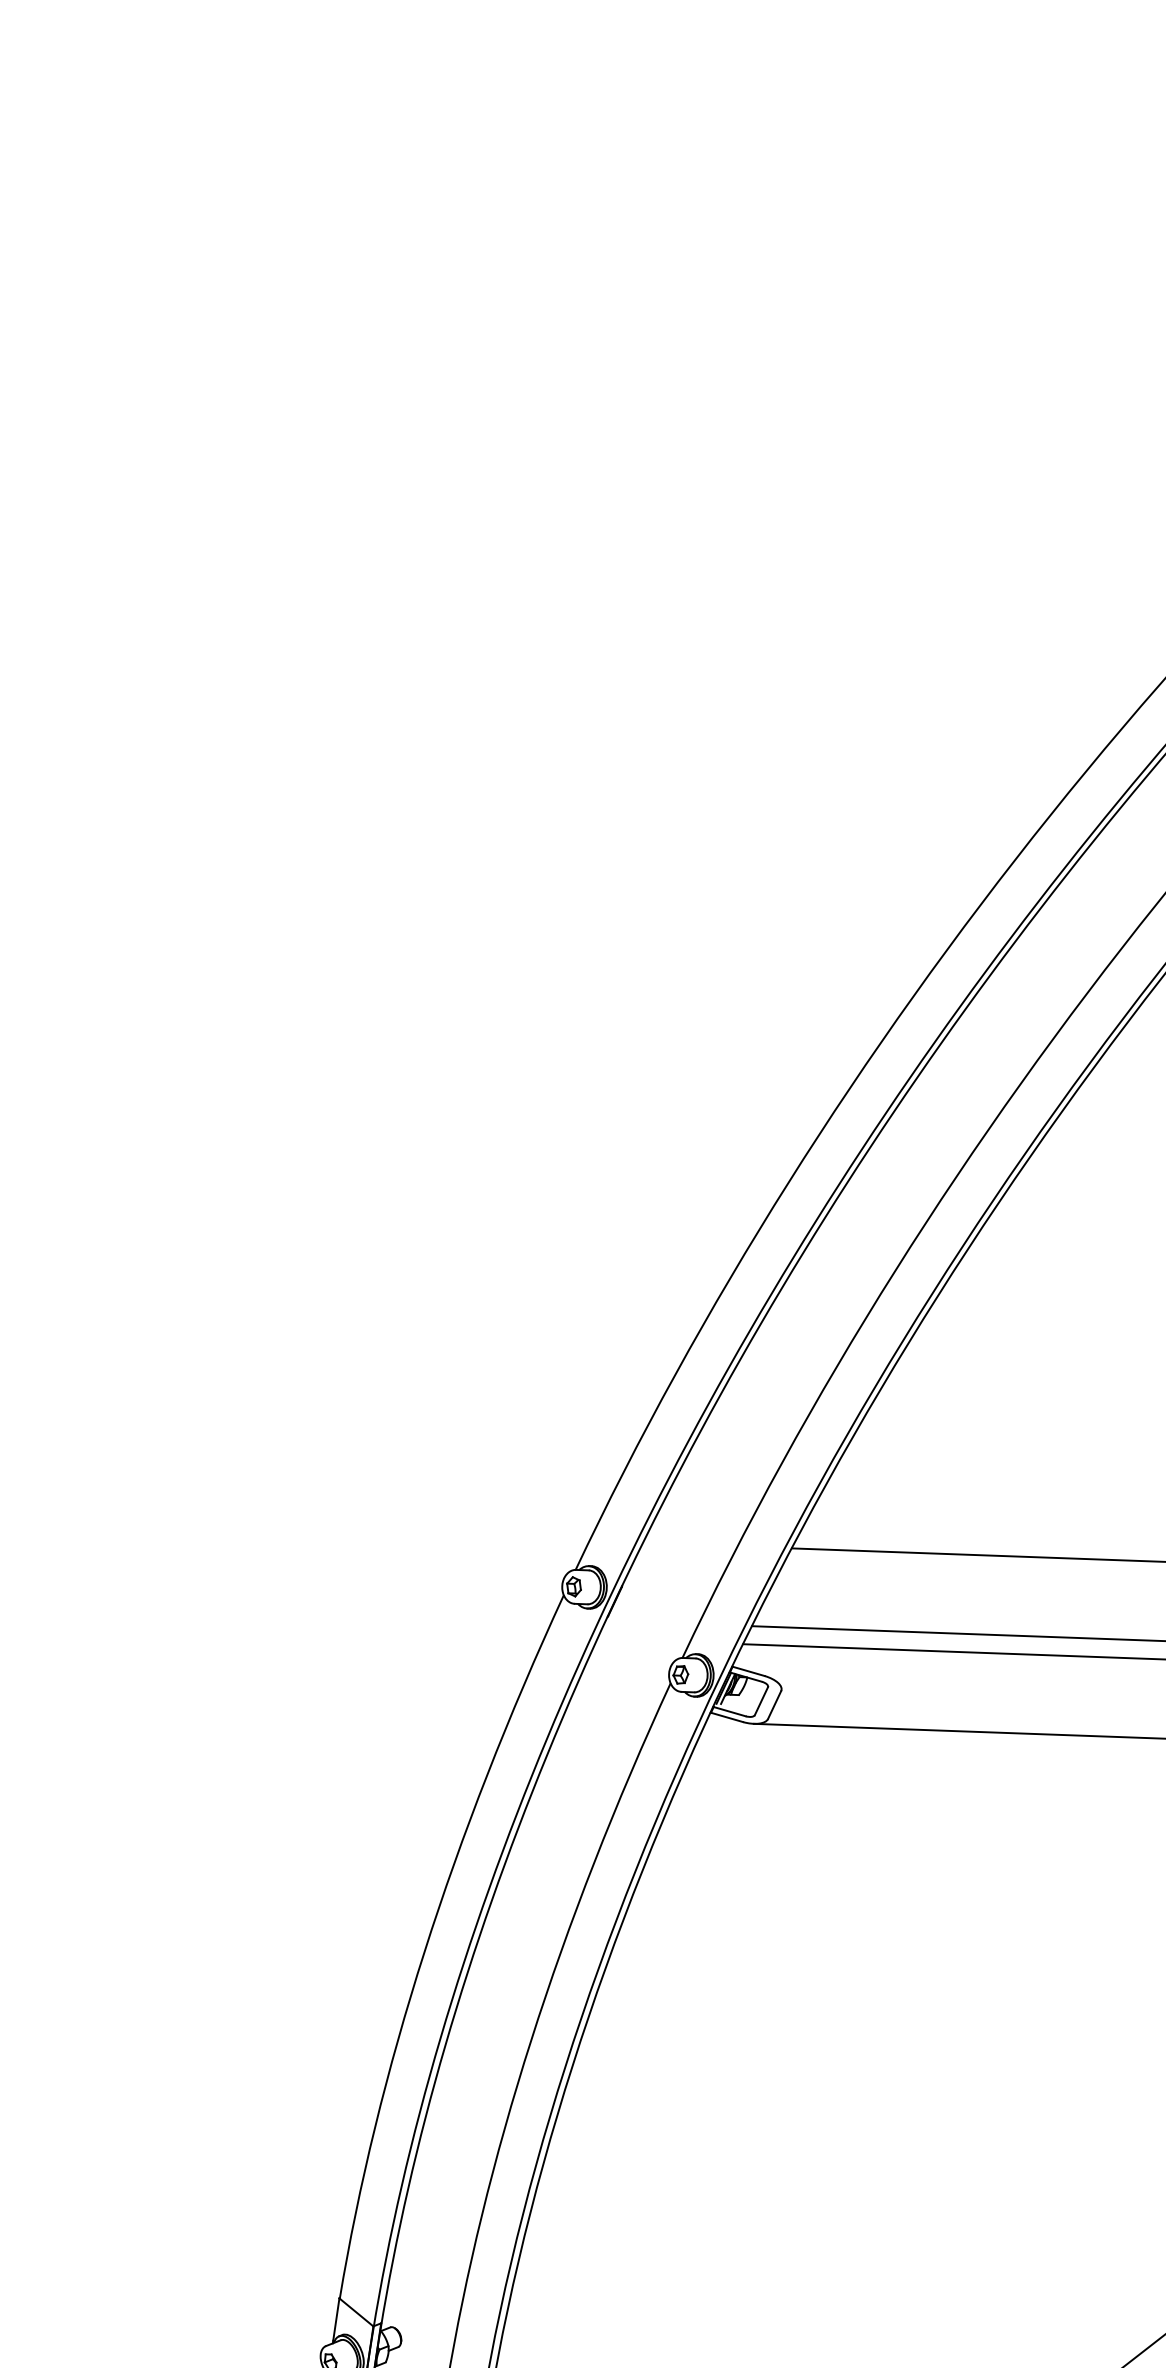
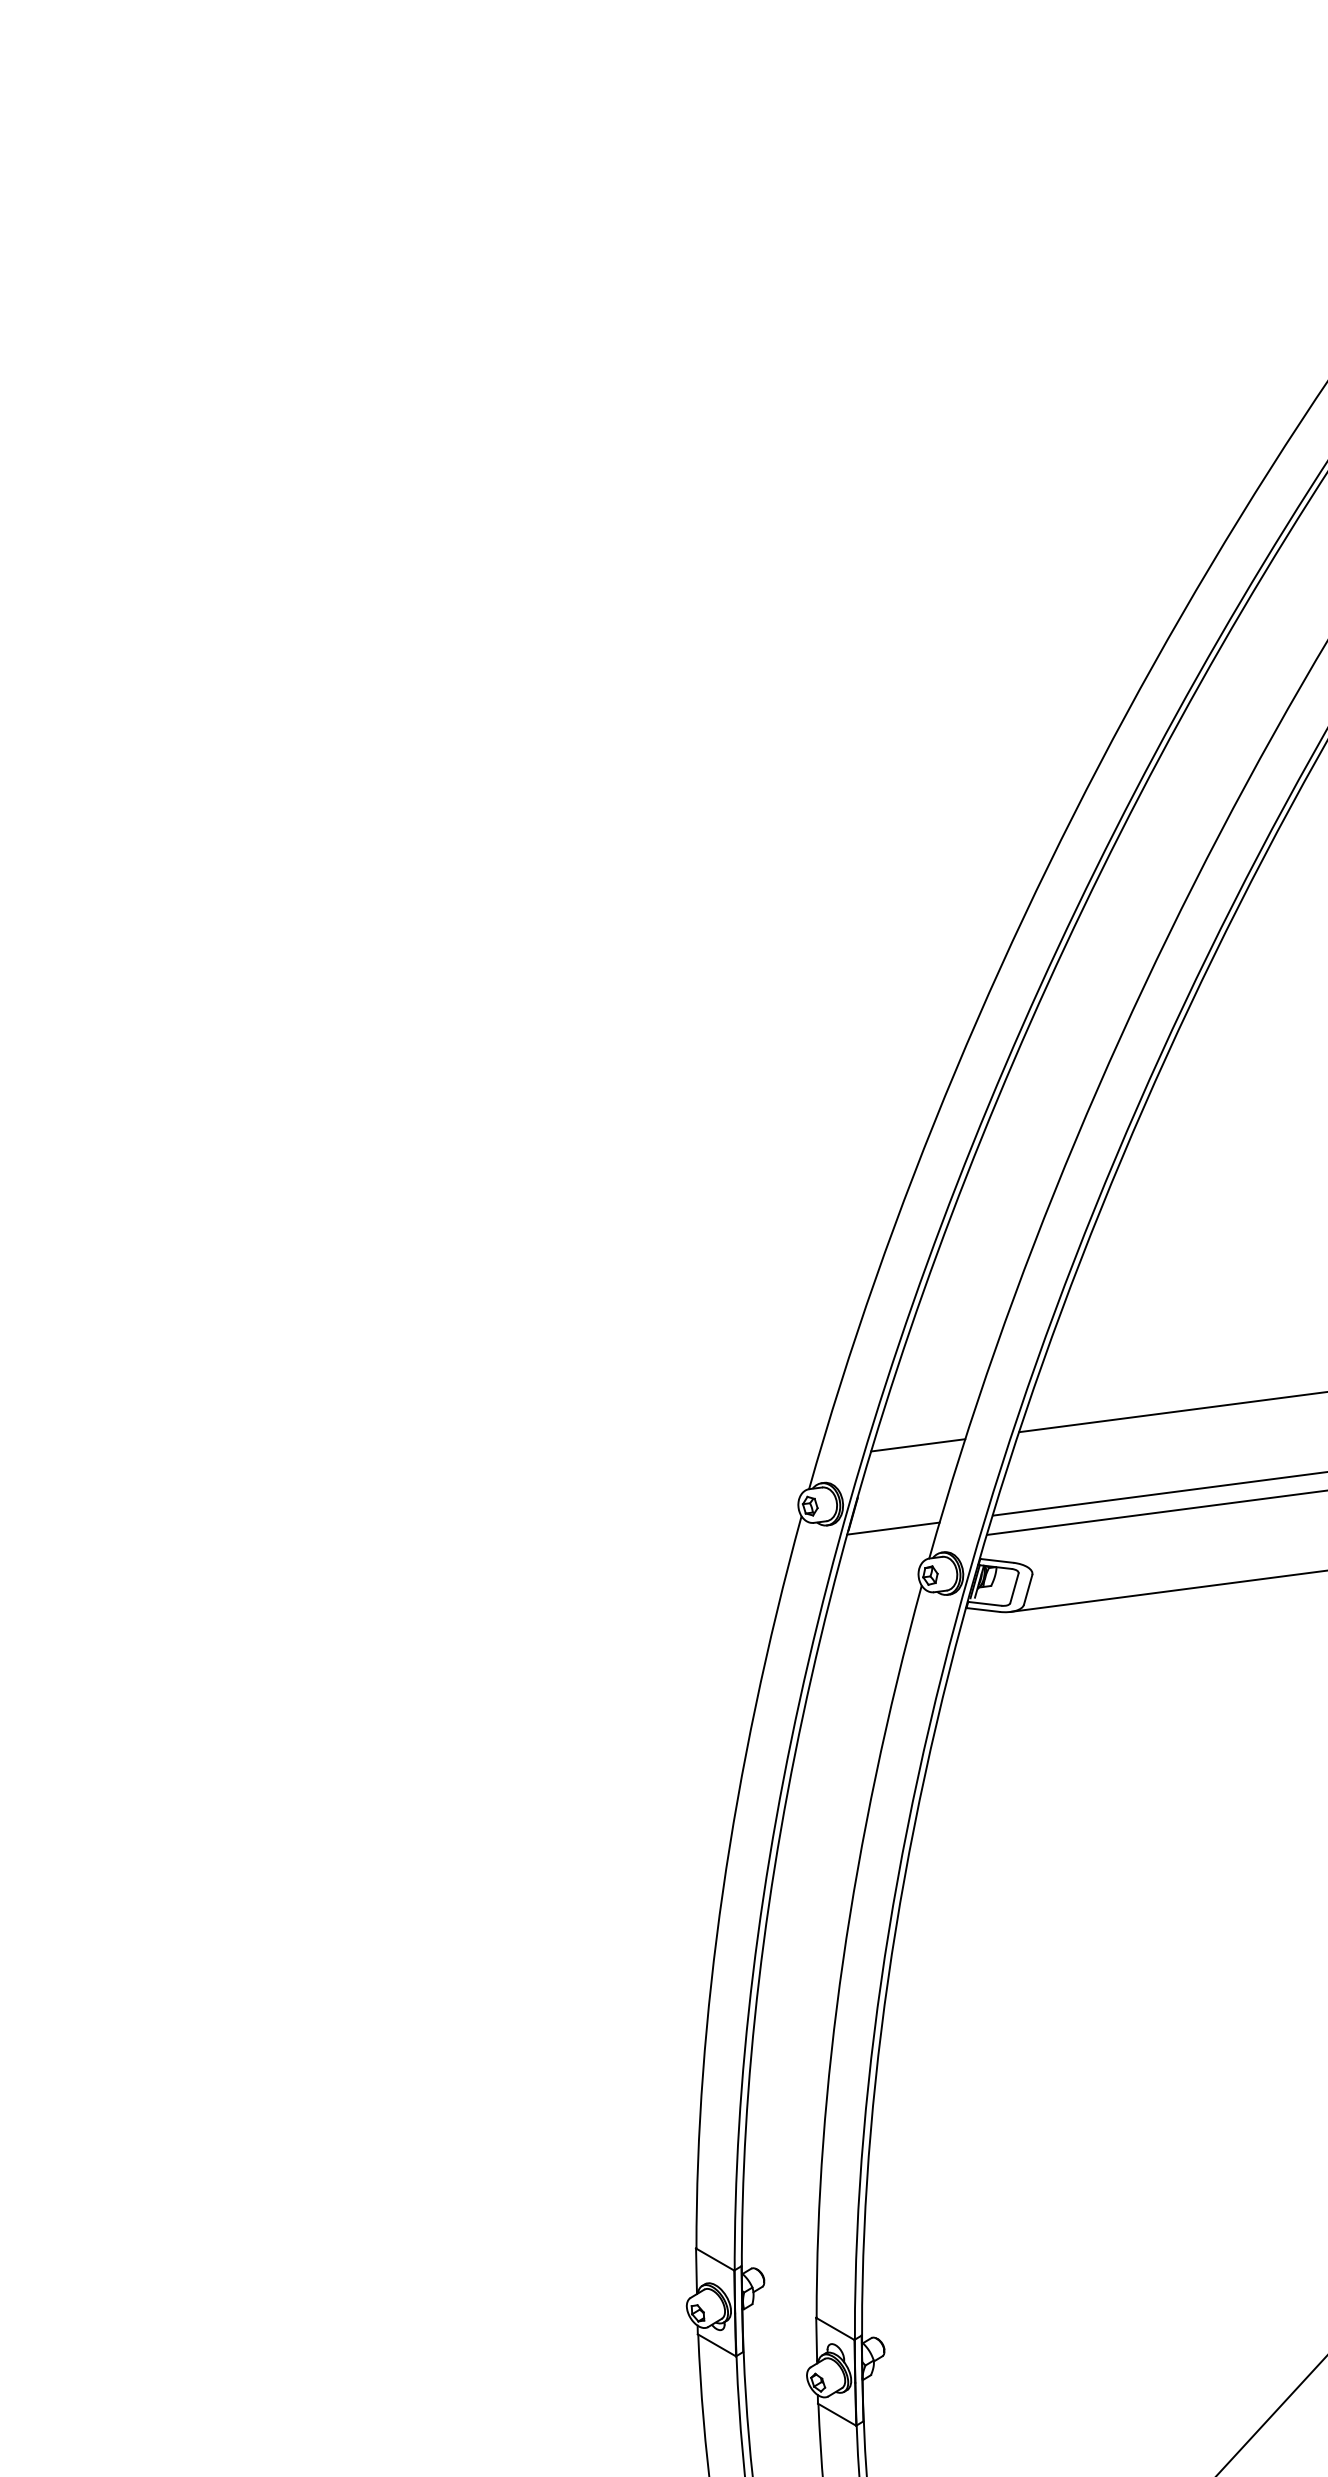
line: (690, 1544) -> (918, 1445), added
line: (652, 1622) -> (893, 1528), added

